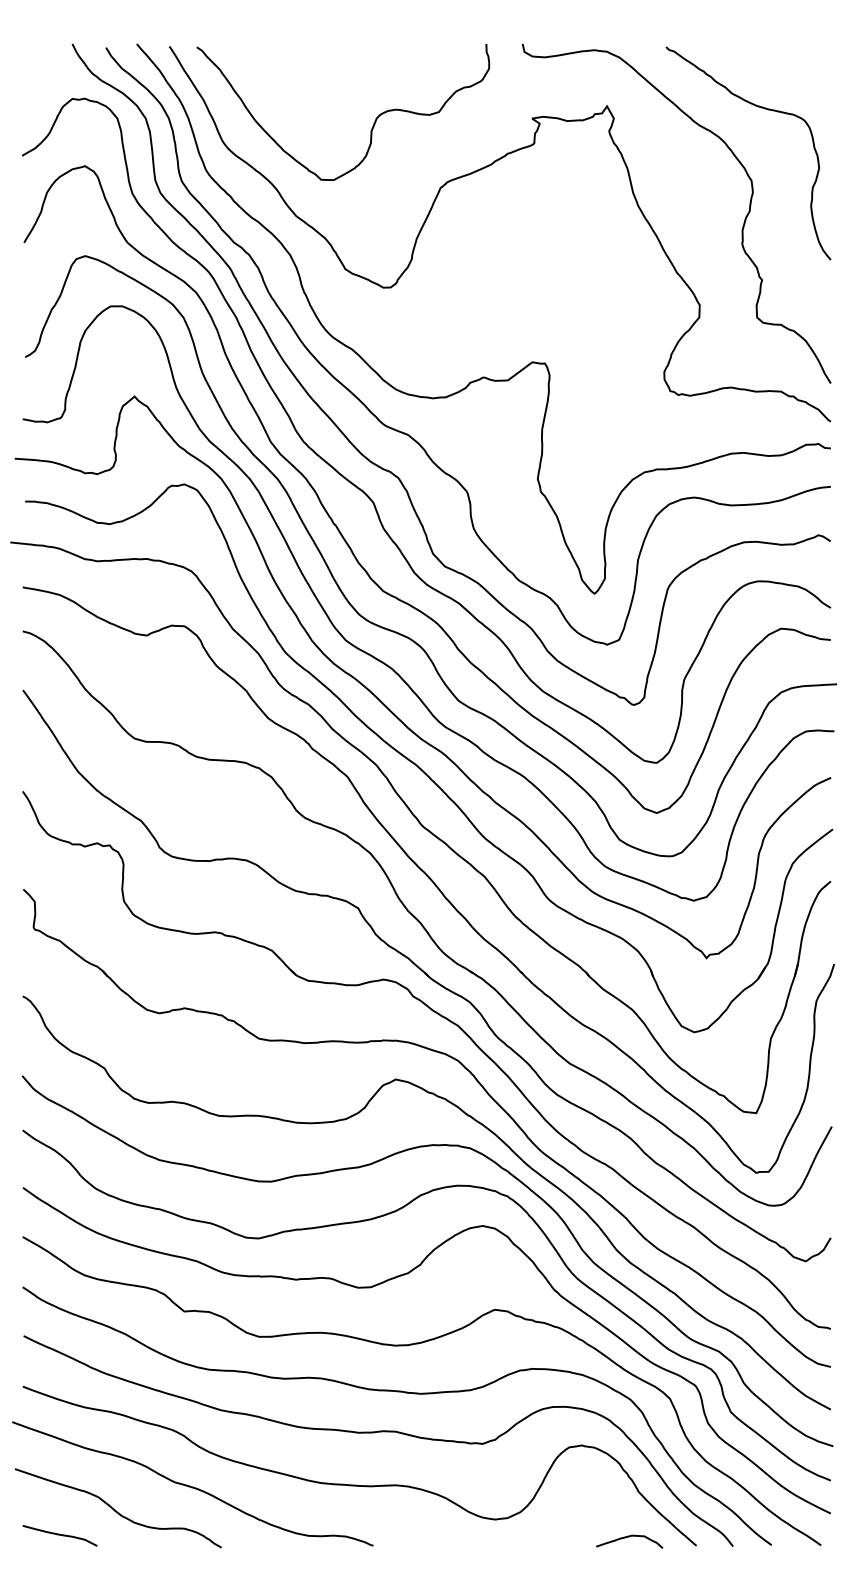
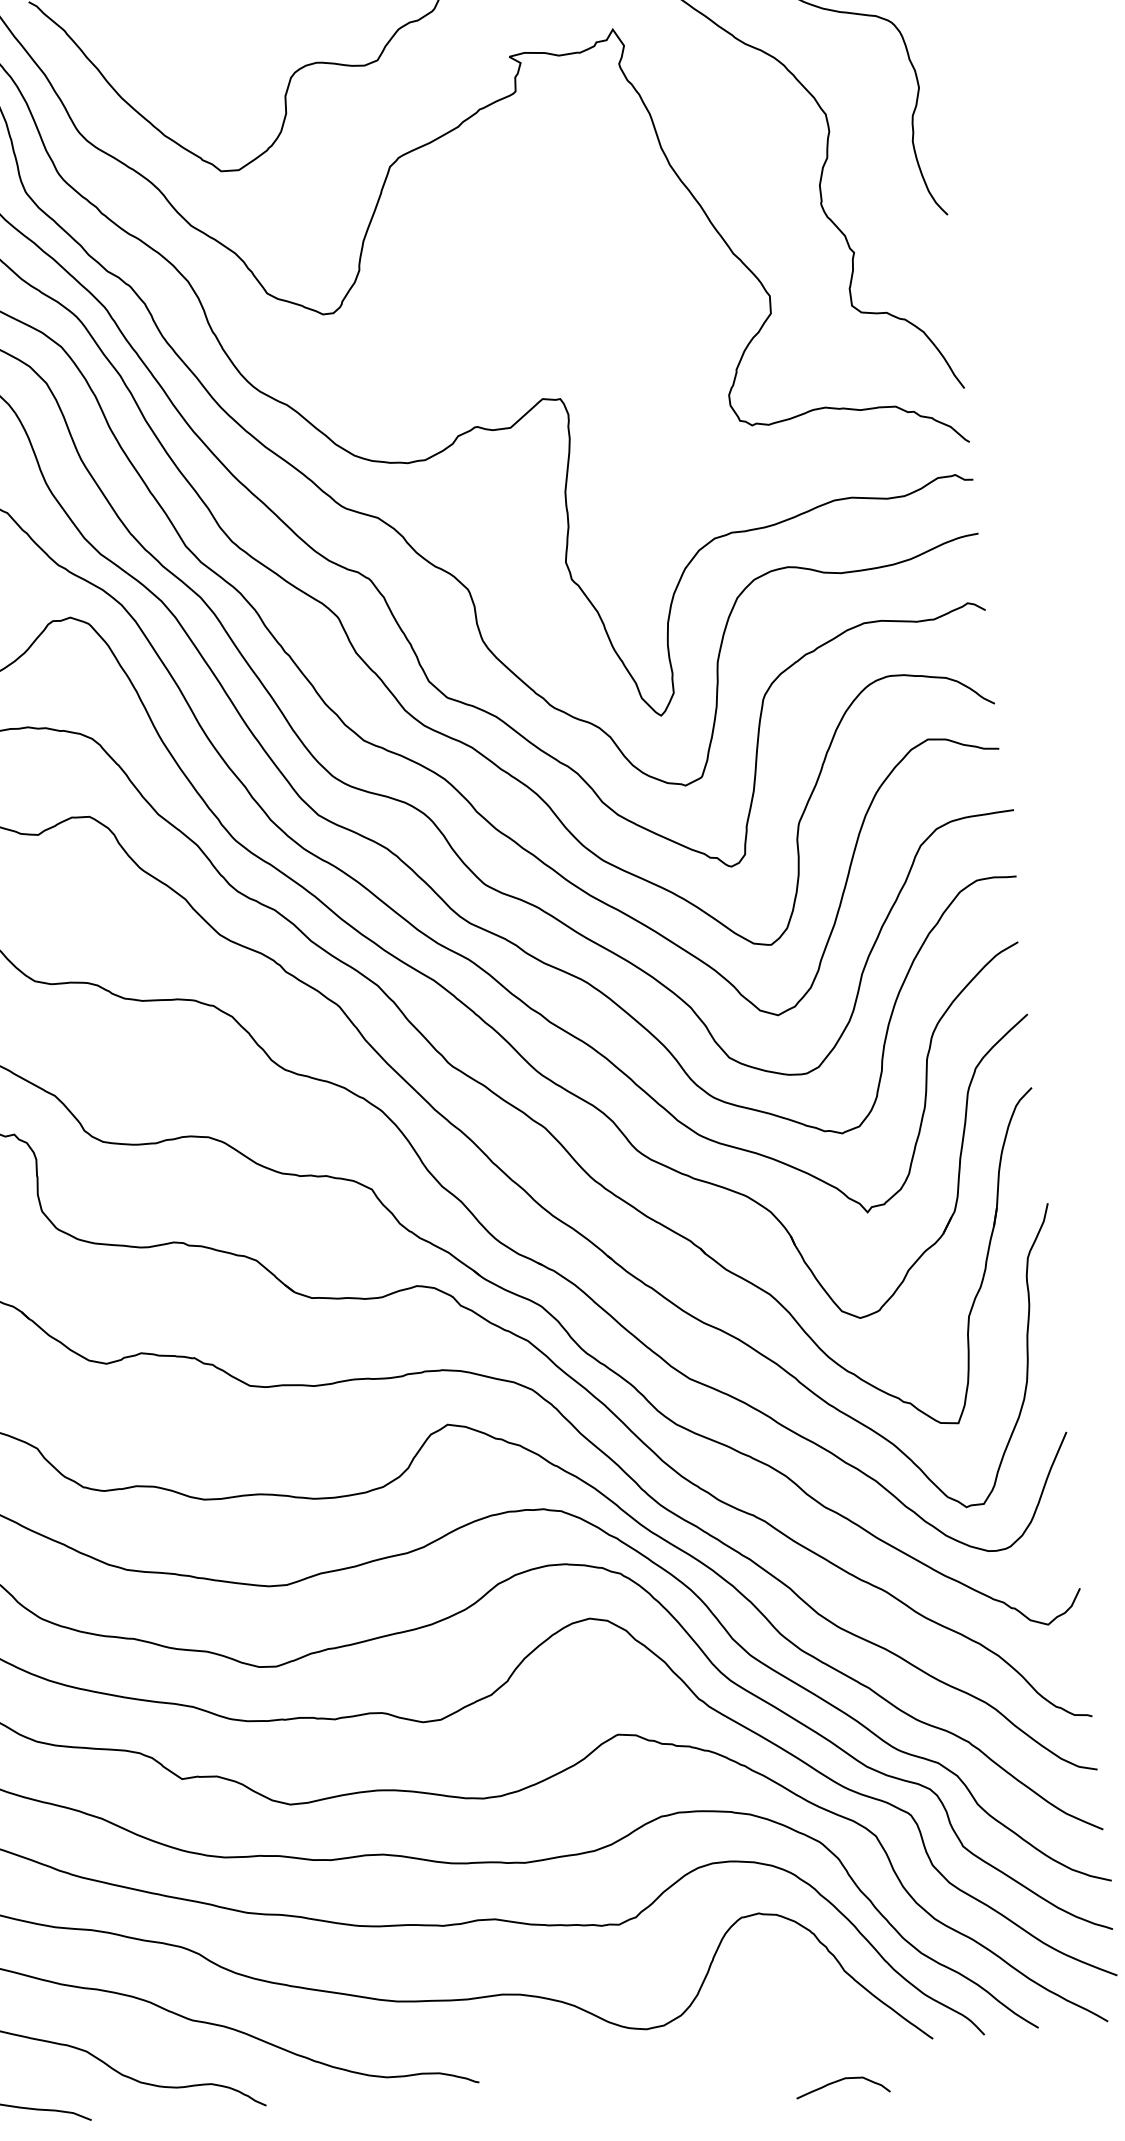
curve: (629, 1537) -> (842, 2081), moved

